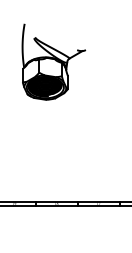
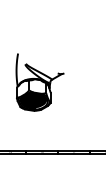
part: (52, 62) -> (39, 82), moved

